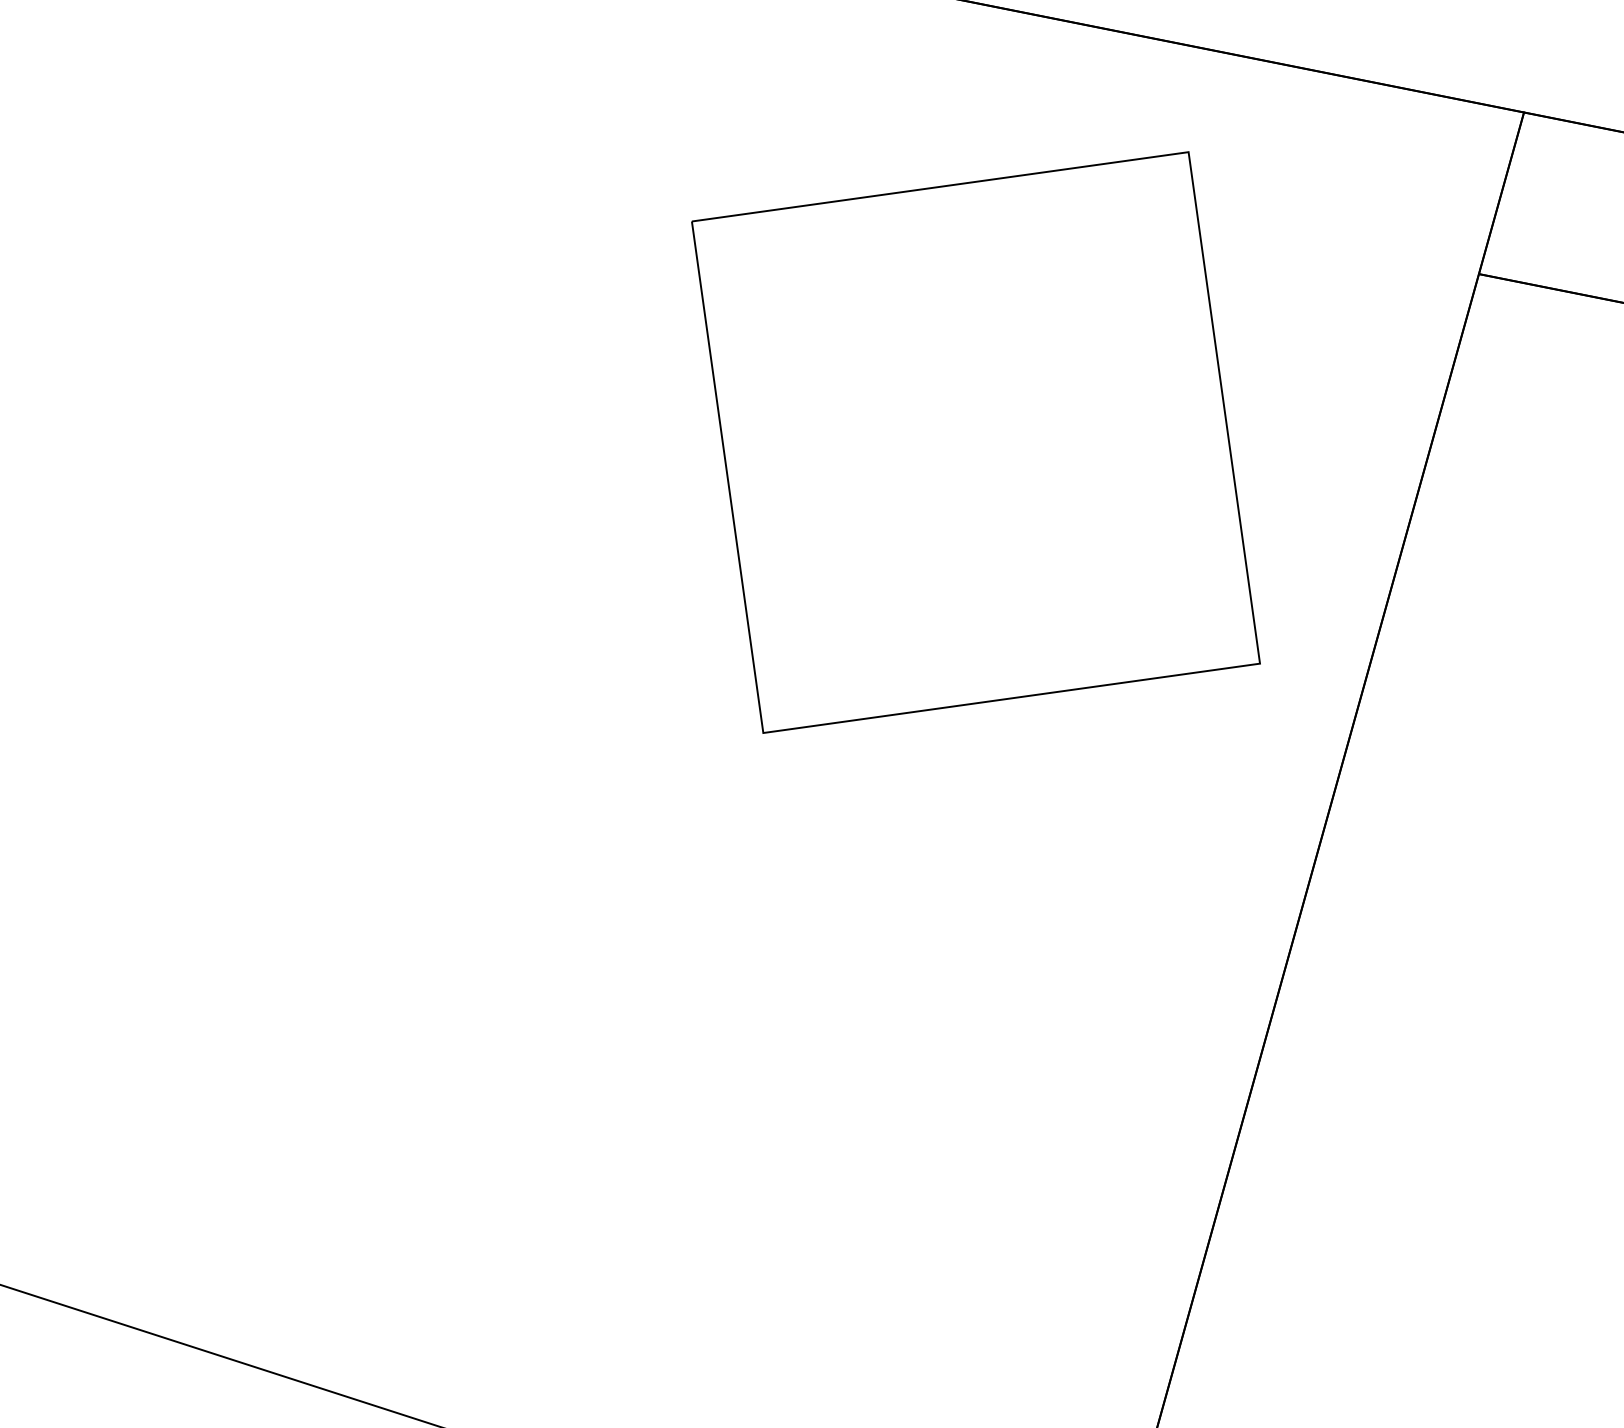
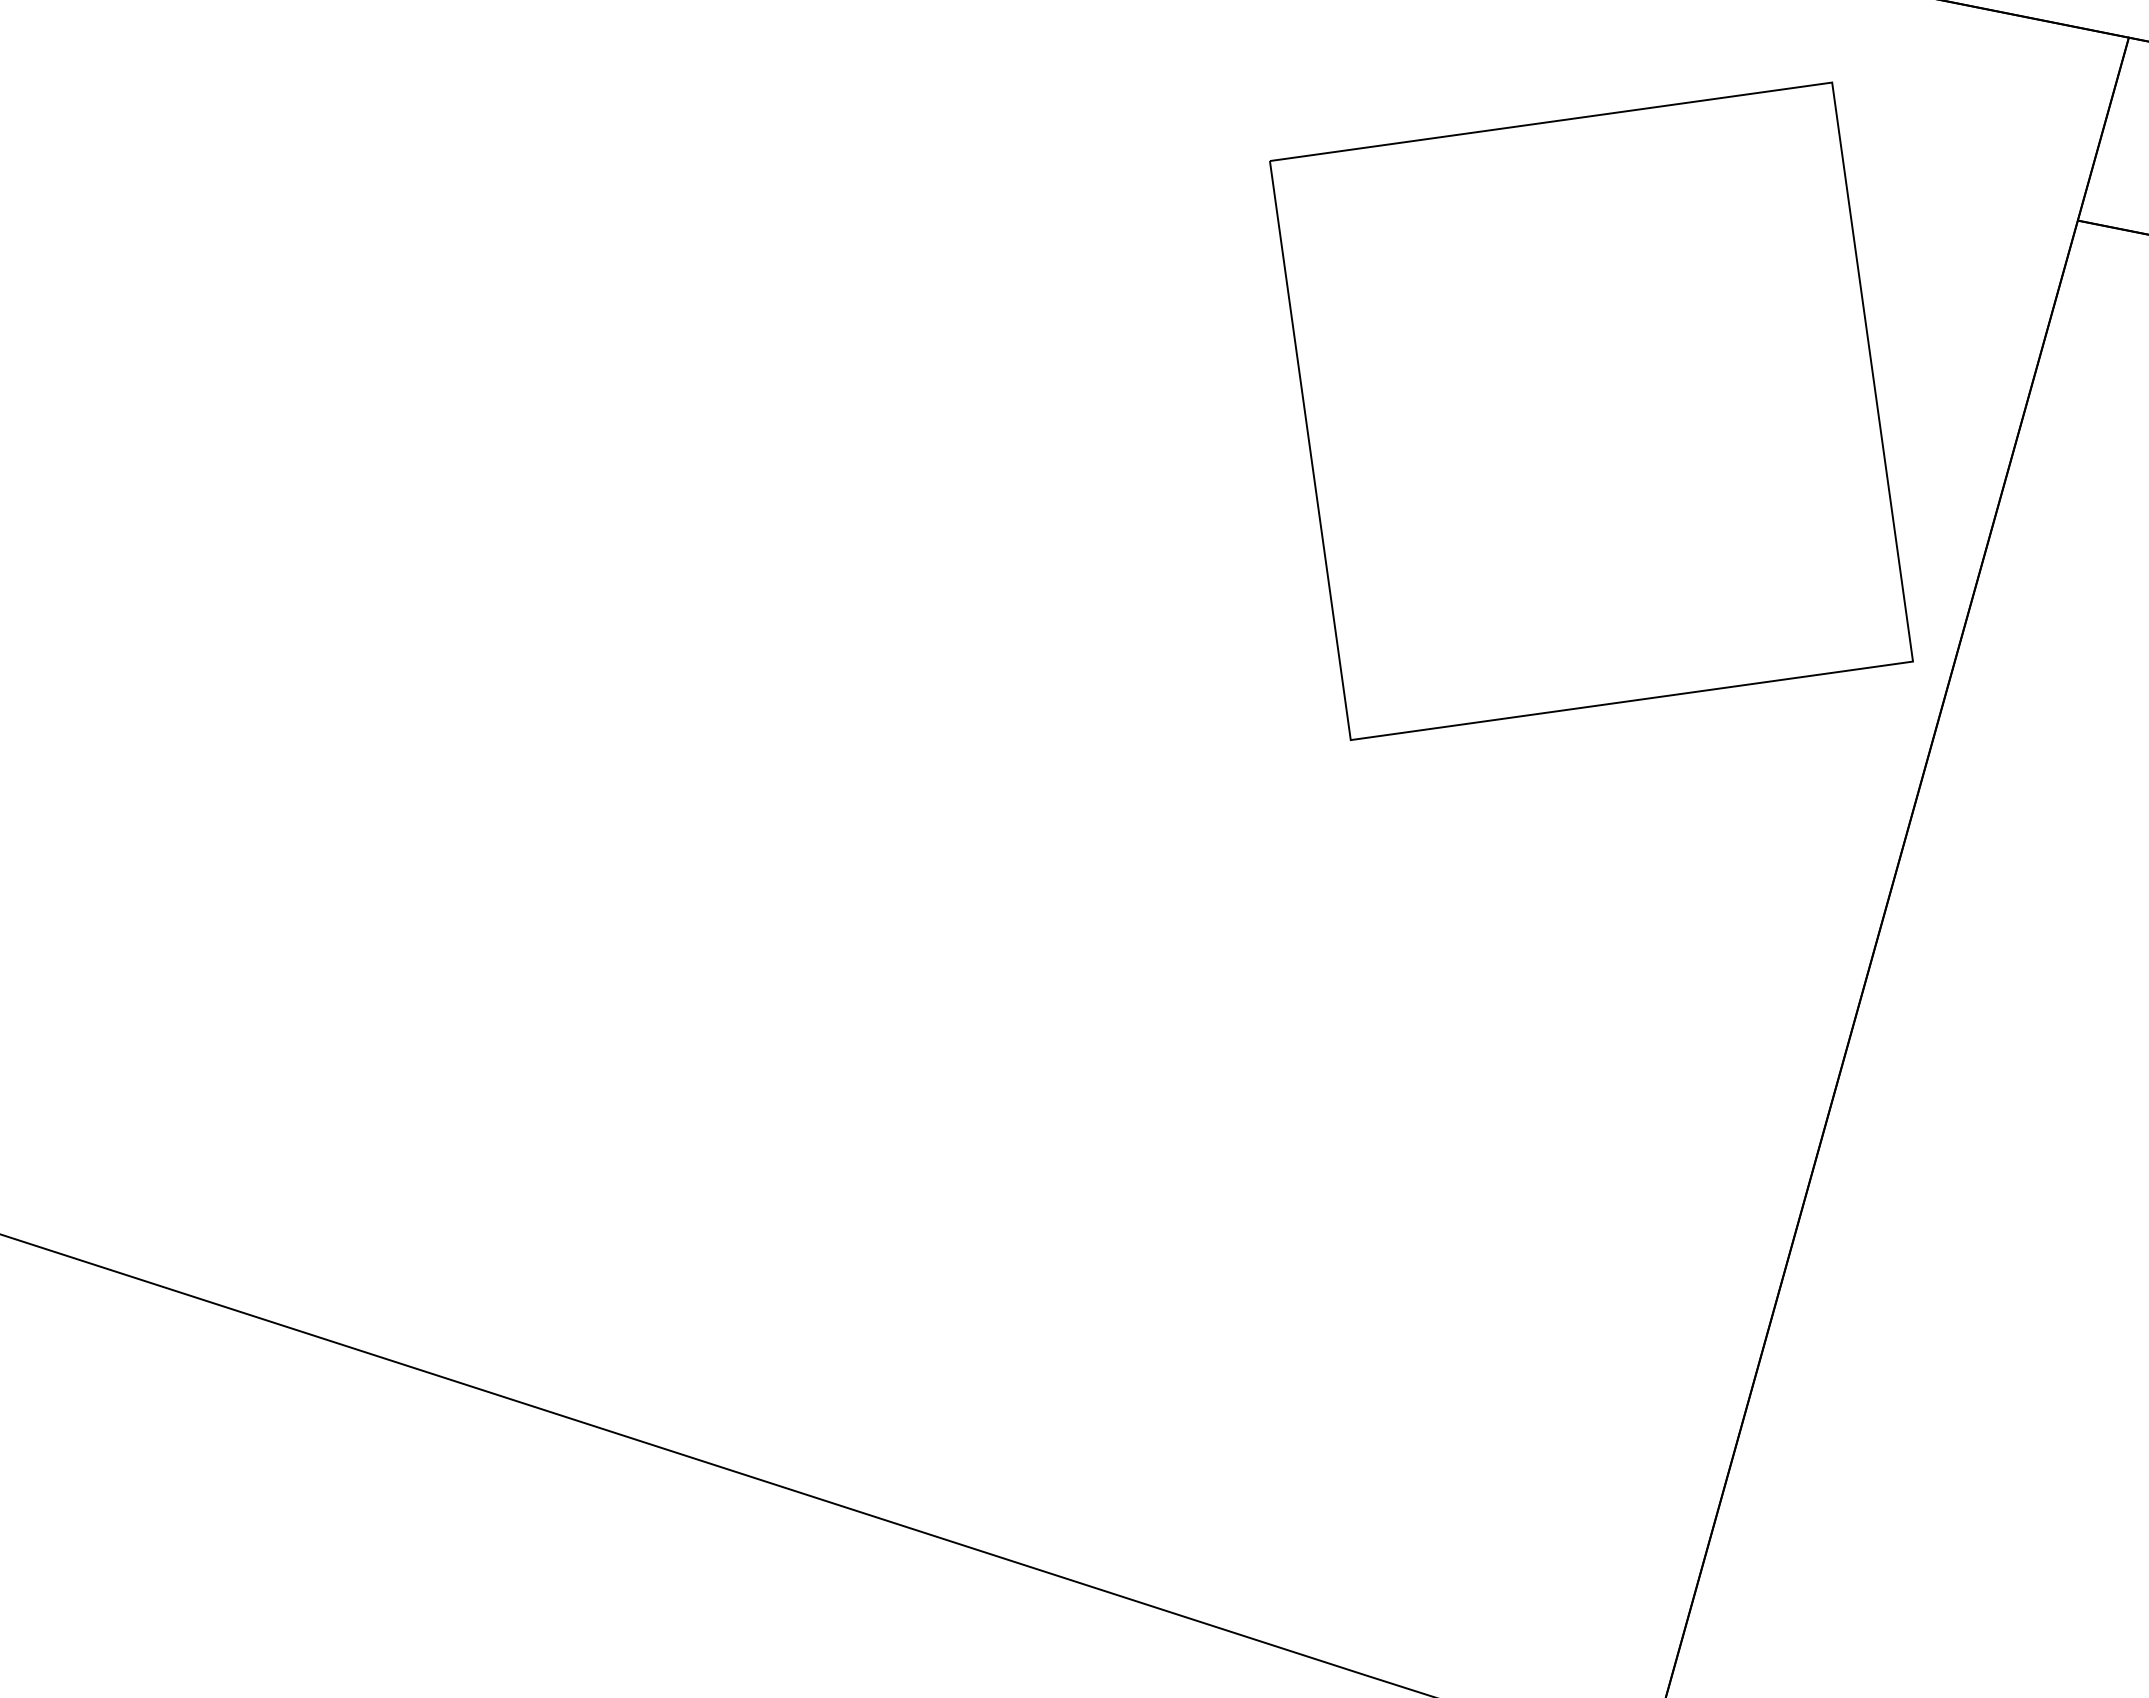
part: (975, 441) -> (1591, 410), moved

